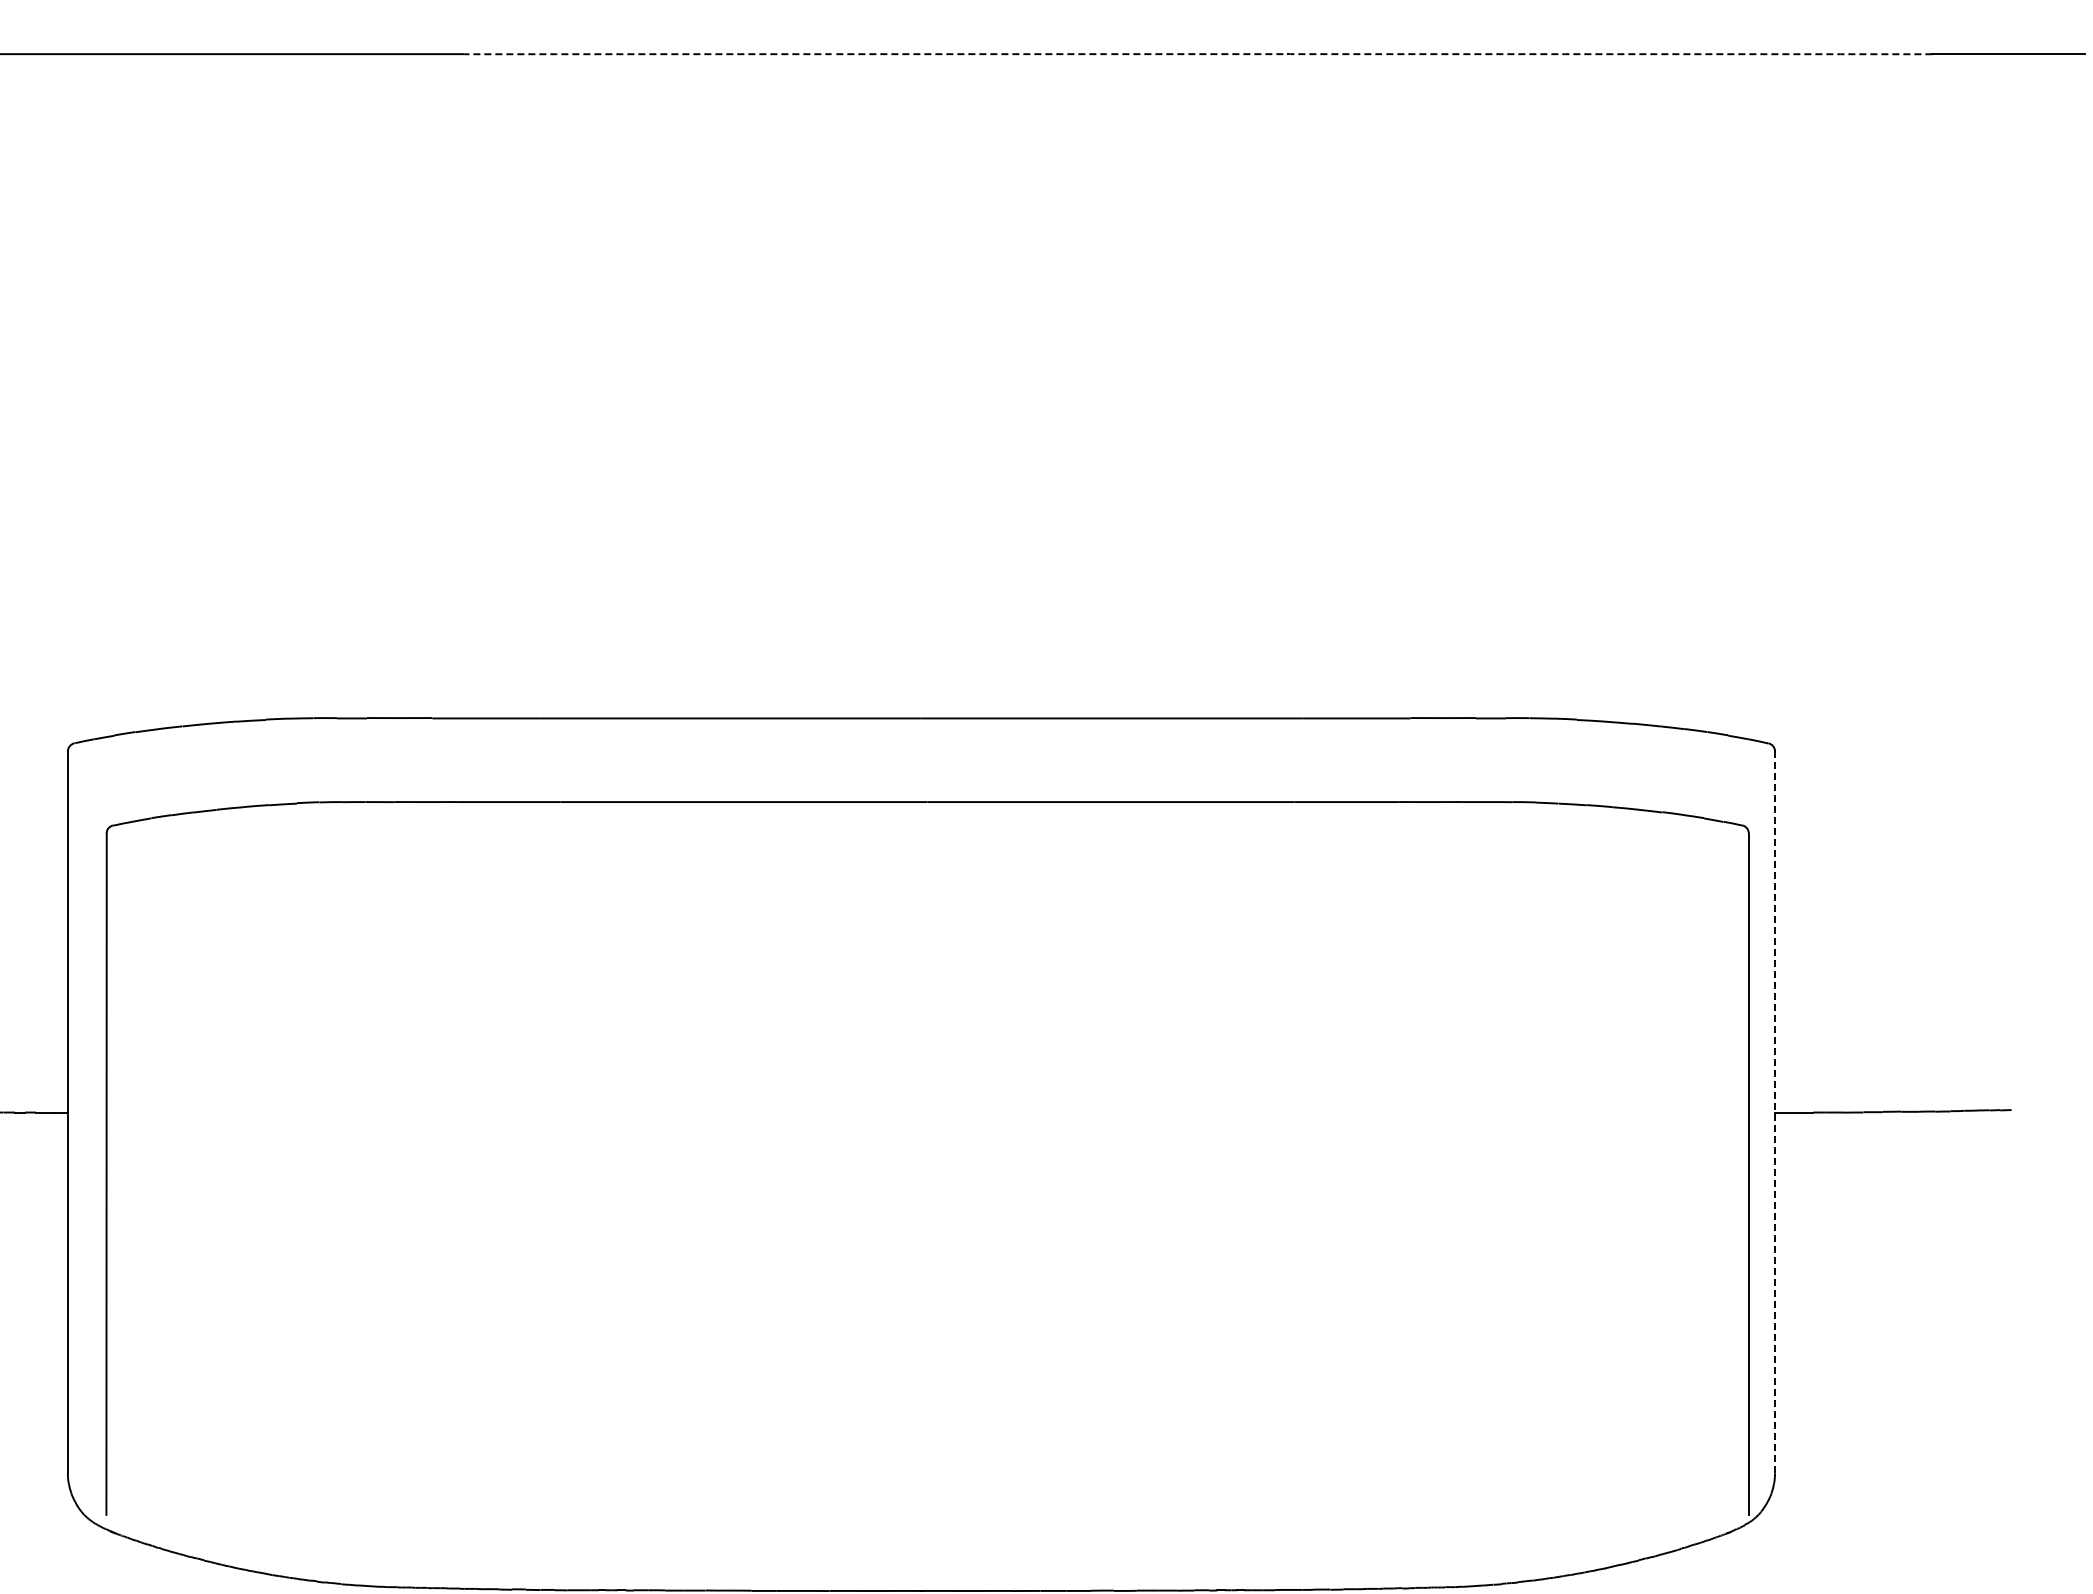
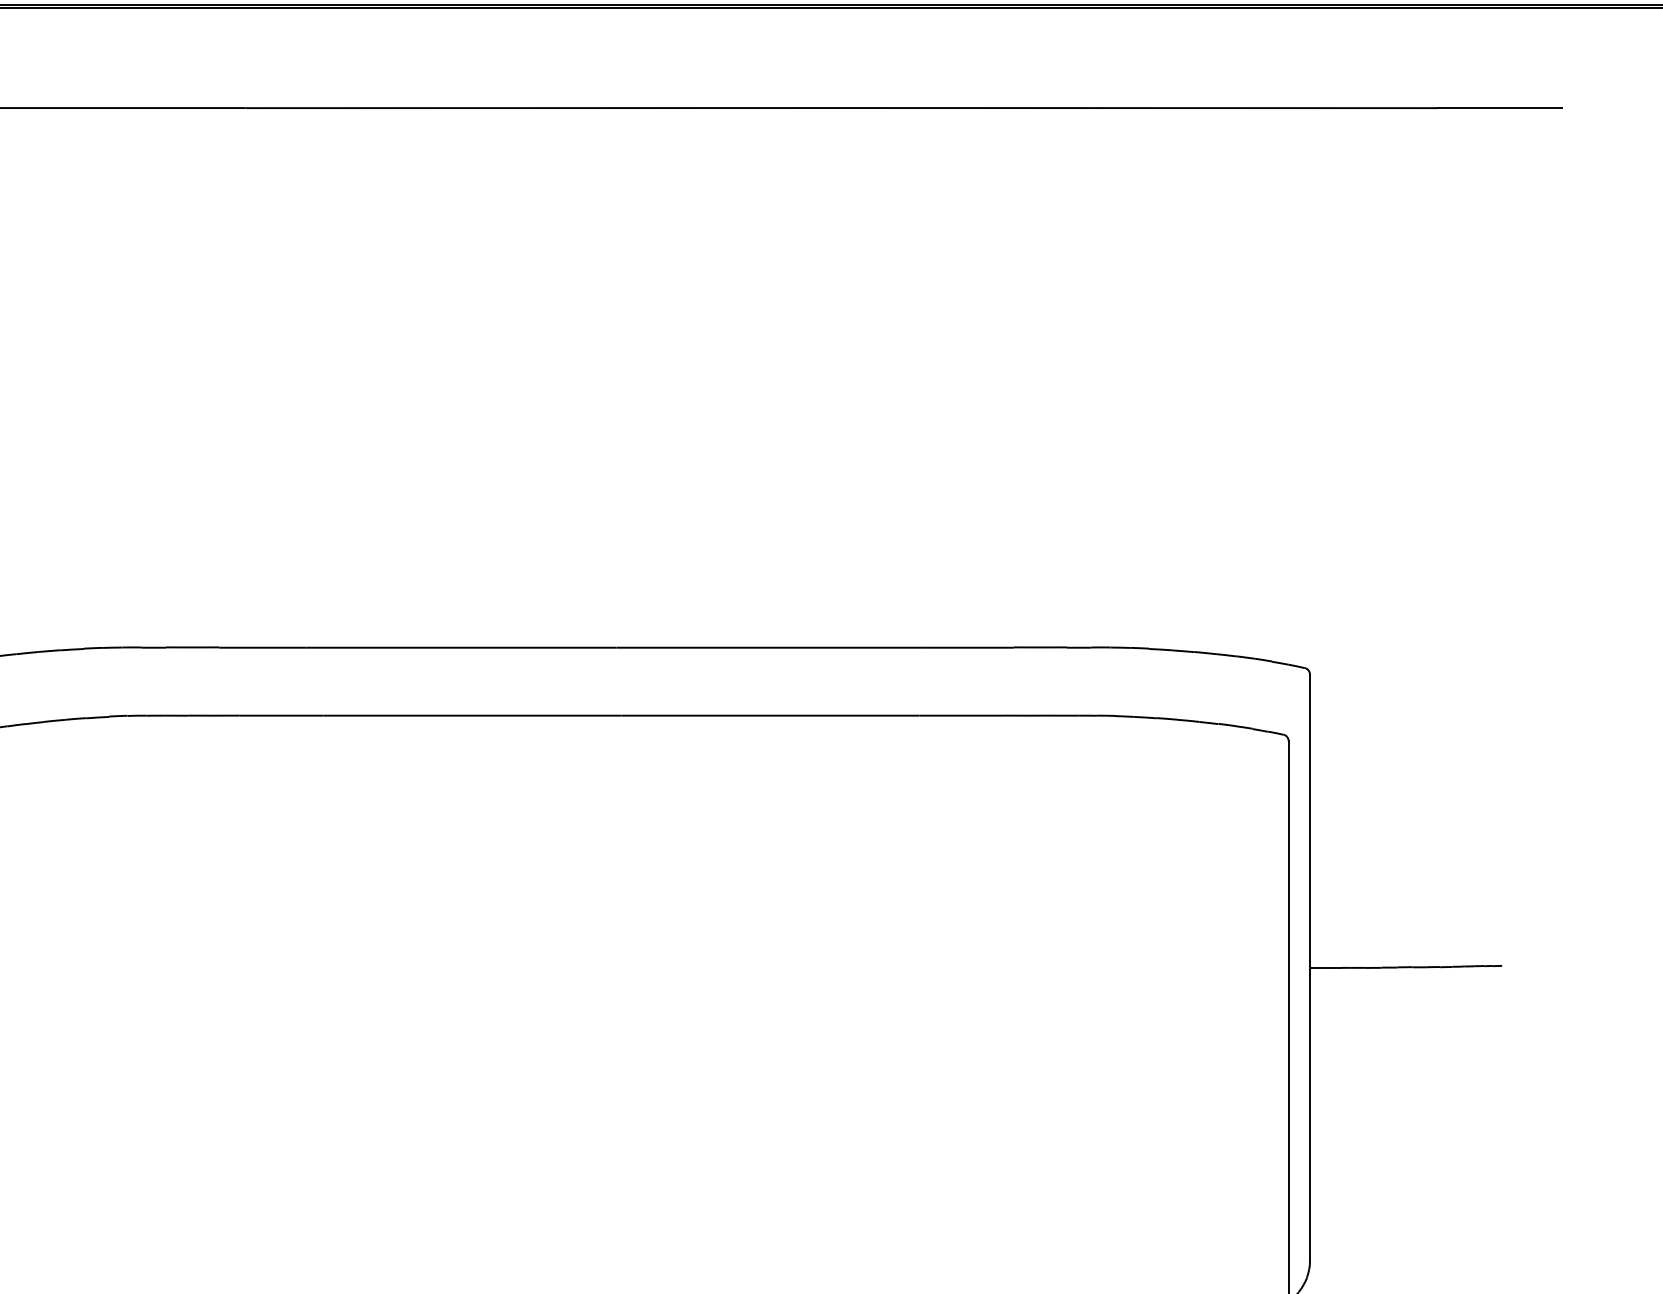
arc: (1198, 54) -> (841, 108), dashed -> solid
line: (1775, 1112) -> (1310, 967), dashed -> solid

